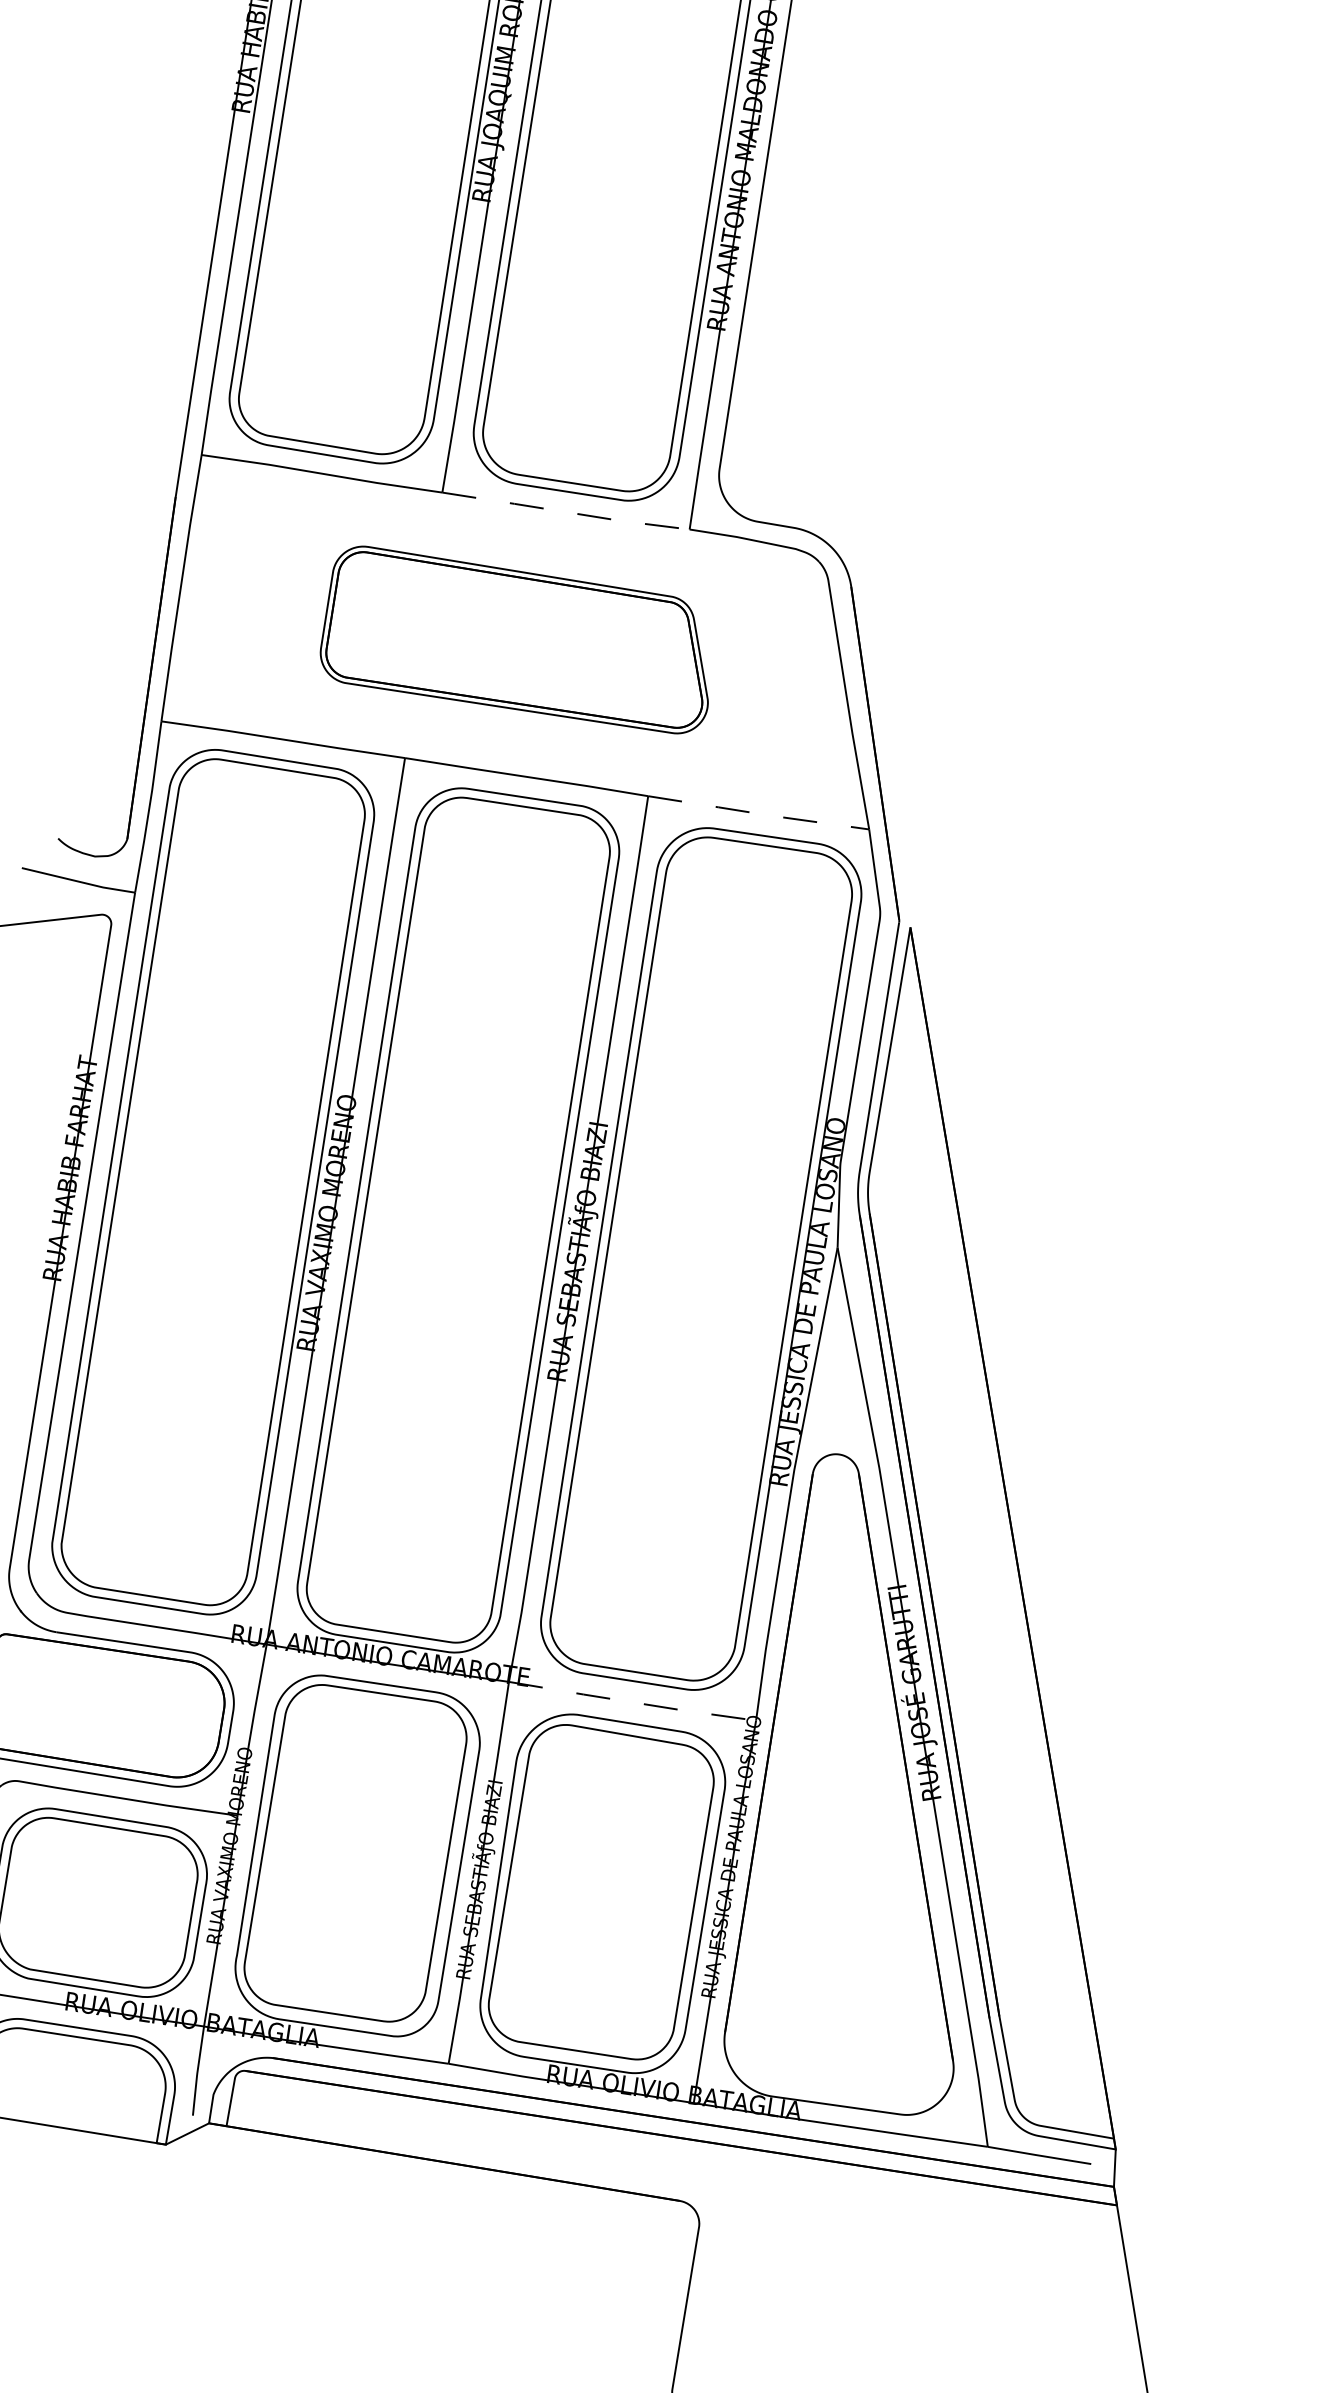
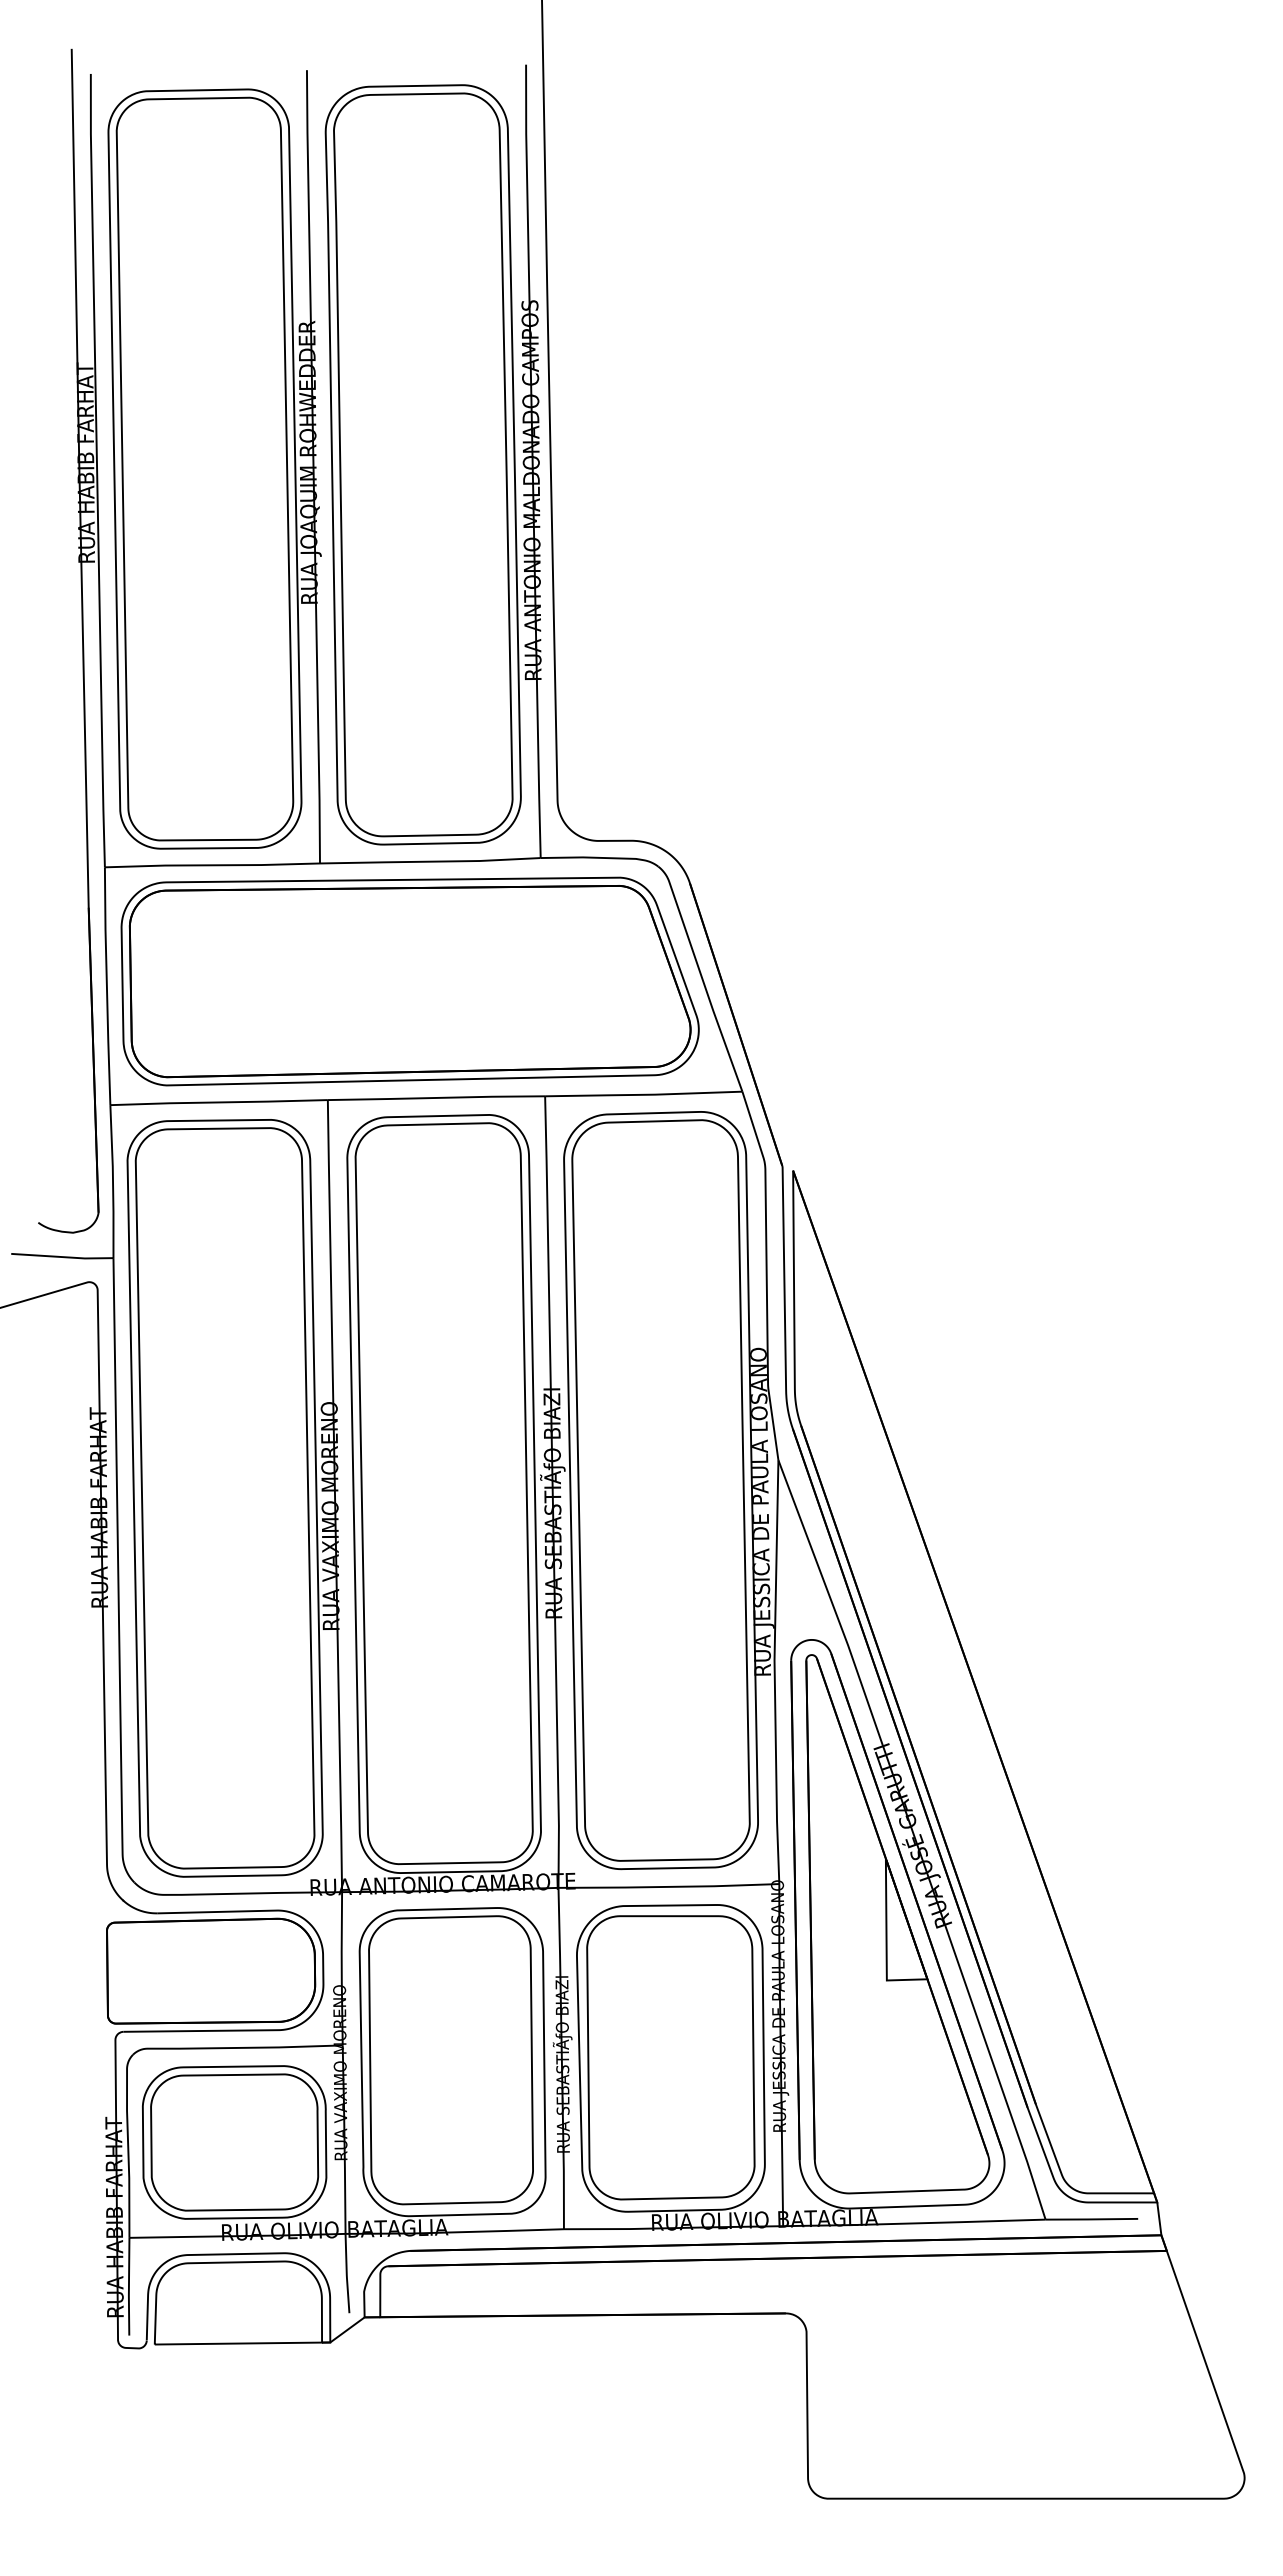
line: (566, 511) -> (430, 861), dashed -> solid
part: (519, 641) -> (409, 981), size x1.67
line: (758, 813) -> (643, 1094), dashed -> solid
line: (631, 1701) -> (668, 1886), dashed -> solid
part: (880, 1788) -> (897, 1924), added

